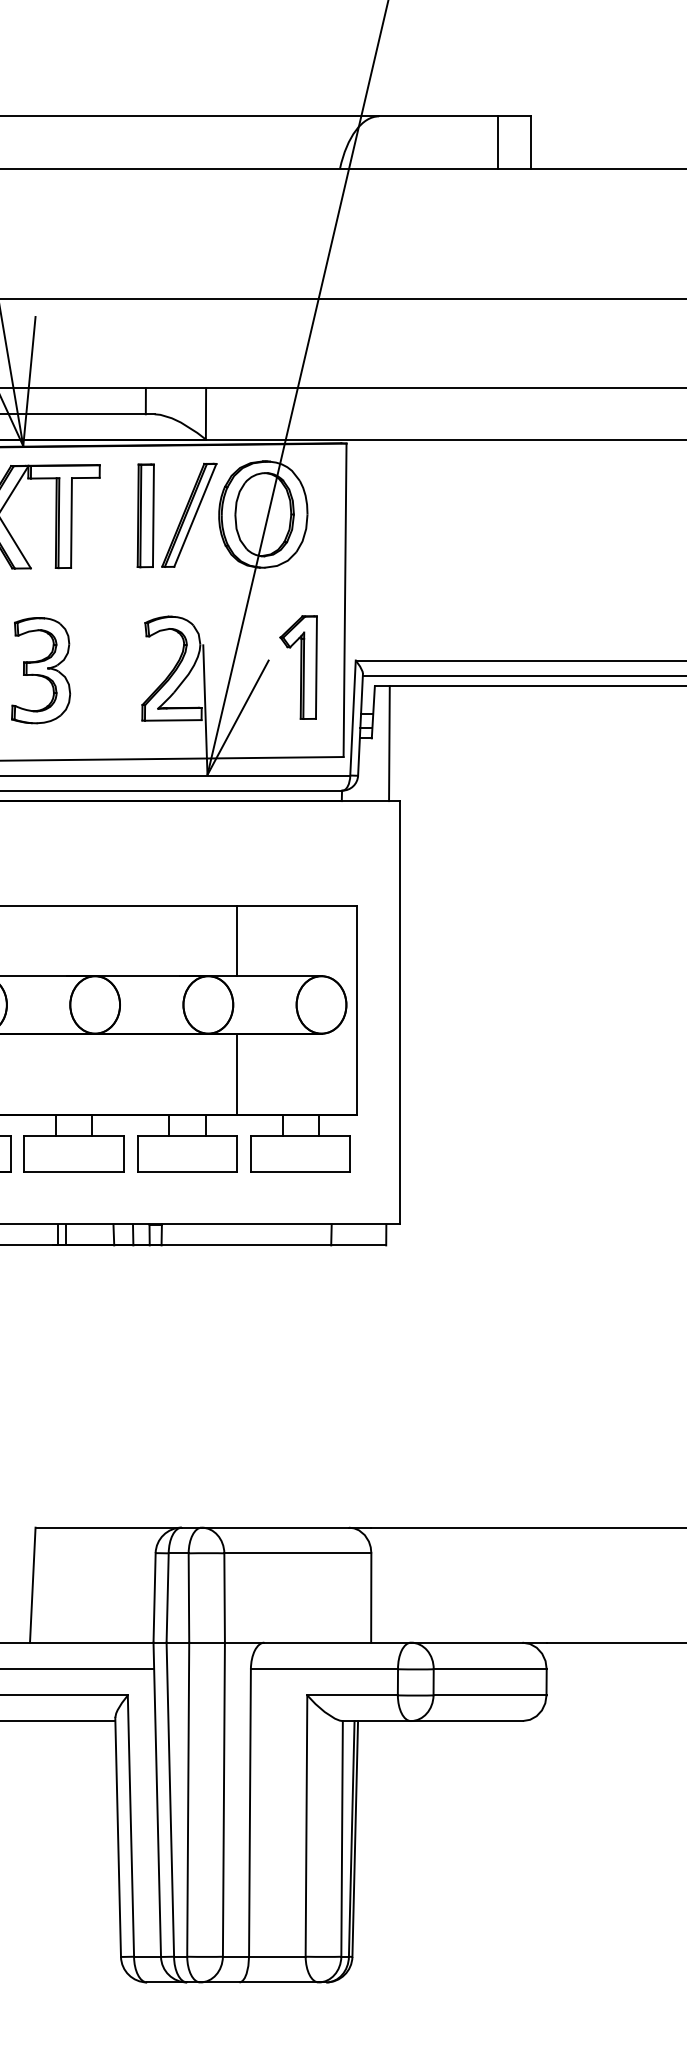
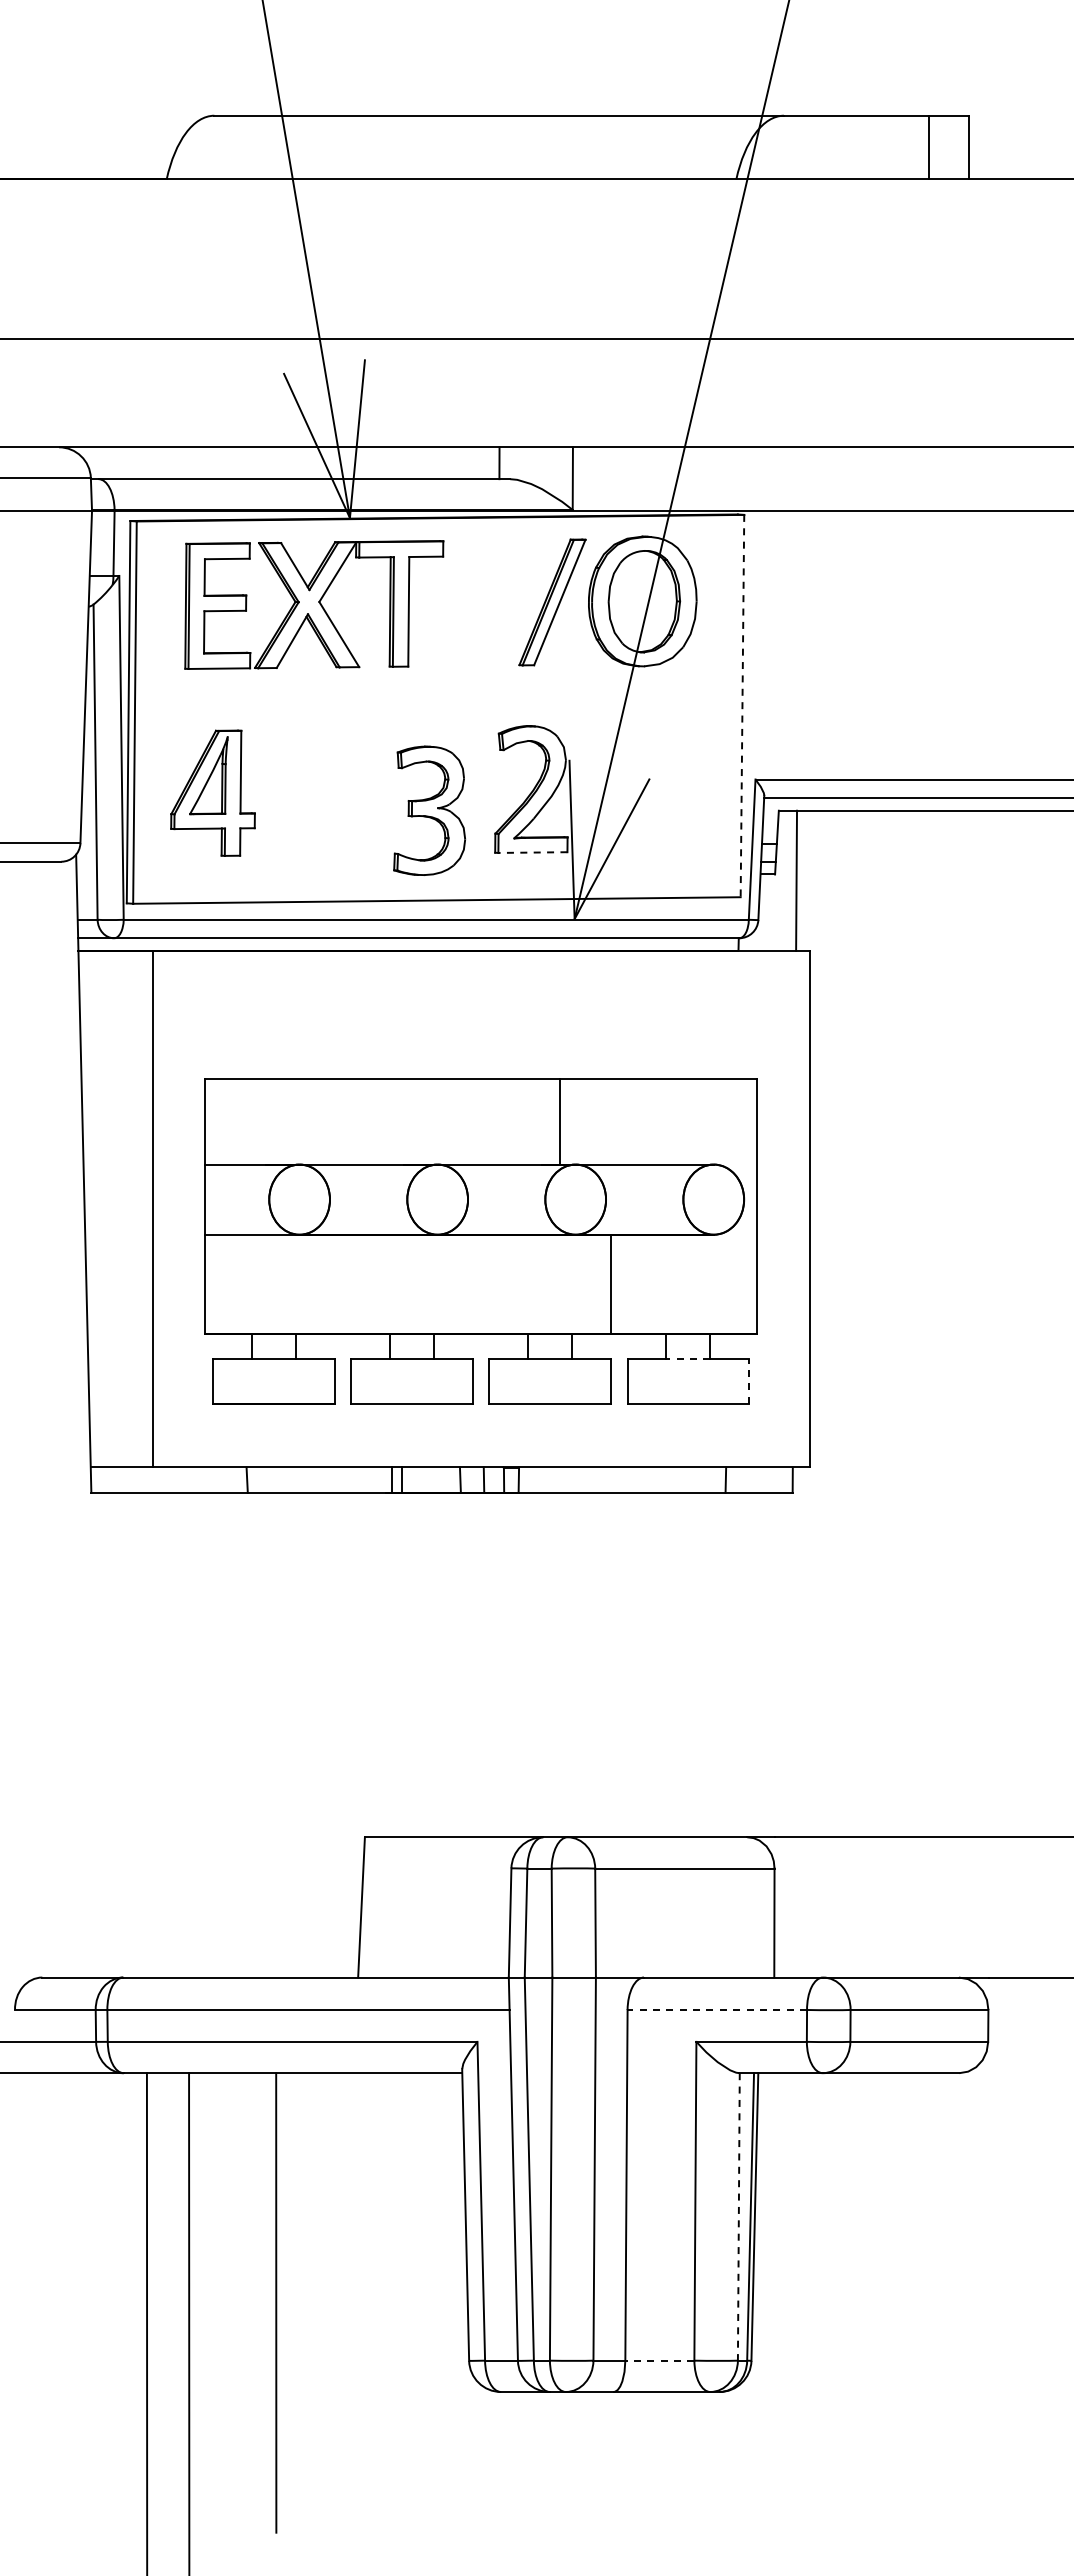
part: (145, 515) -> (499, 602), removed
line: (345, 600) -> (742, 706), solid -> dashed
part: (298, 667) -> (685, 787), removed
part: (40, 670) -> (429, 810), moved
line: (172, 720) -> (532, 852), solid -> dashed
line: (236, 940) -> (559, 1121), moved
line: (300, 1135) -> (687, 1359), solid -> dashed
line: (350, 1153) -> (748, 1380), solid -> dashed
line: (324, 1668) -> (717, 2009), solid -> dashed
line: (341, 1838) -> (738, 2216), solid -> dashed
line: (277, 1956) -> (659, 2360), solid -> dashed

